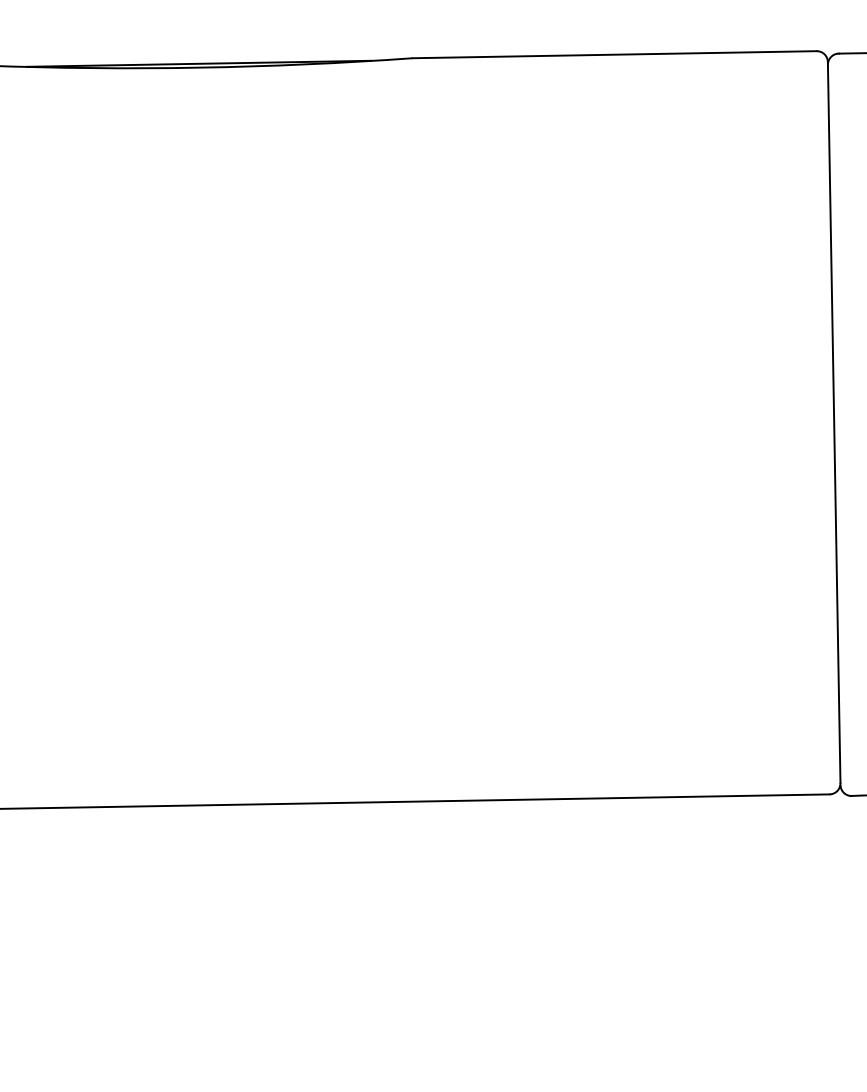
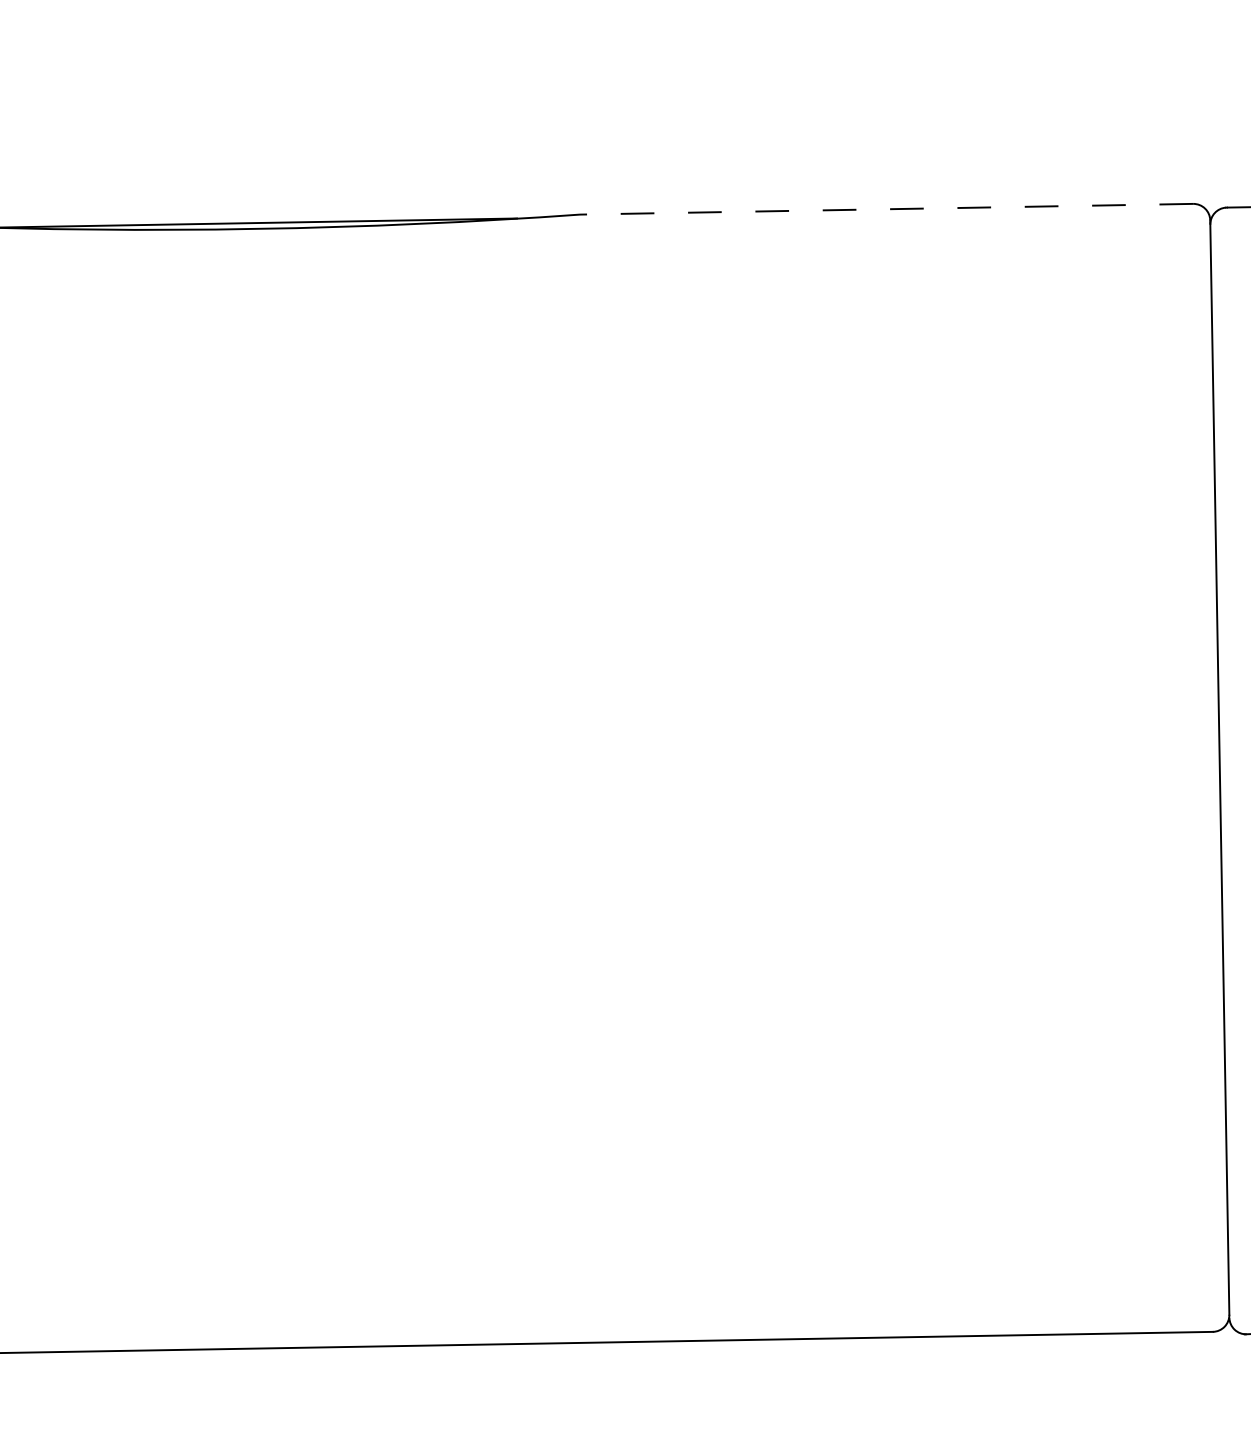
line: (614, 54) -> (886, 208), solid -> dashed

